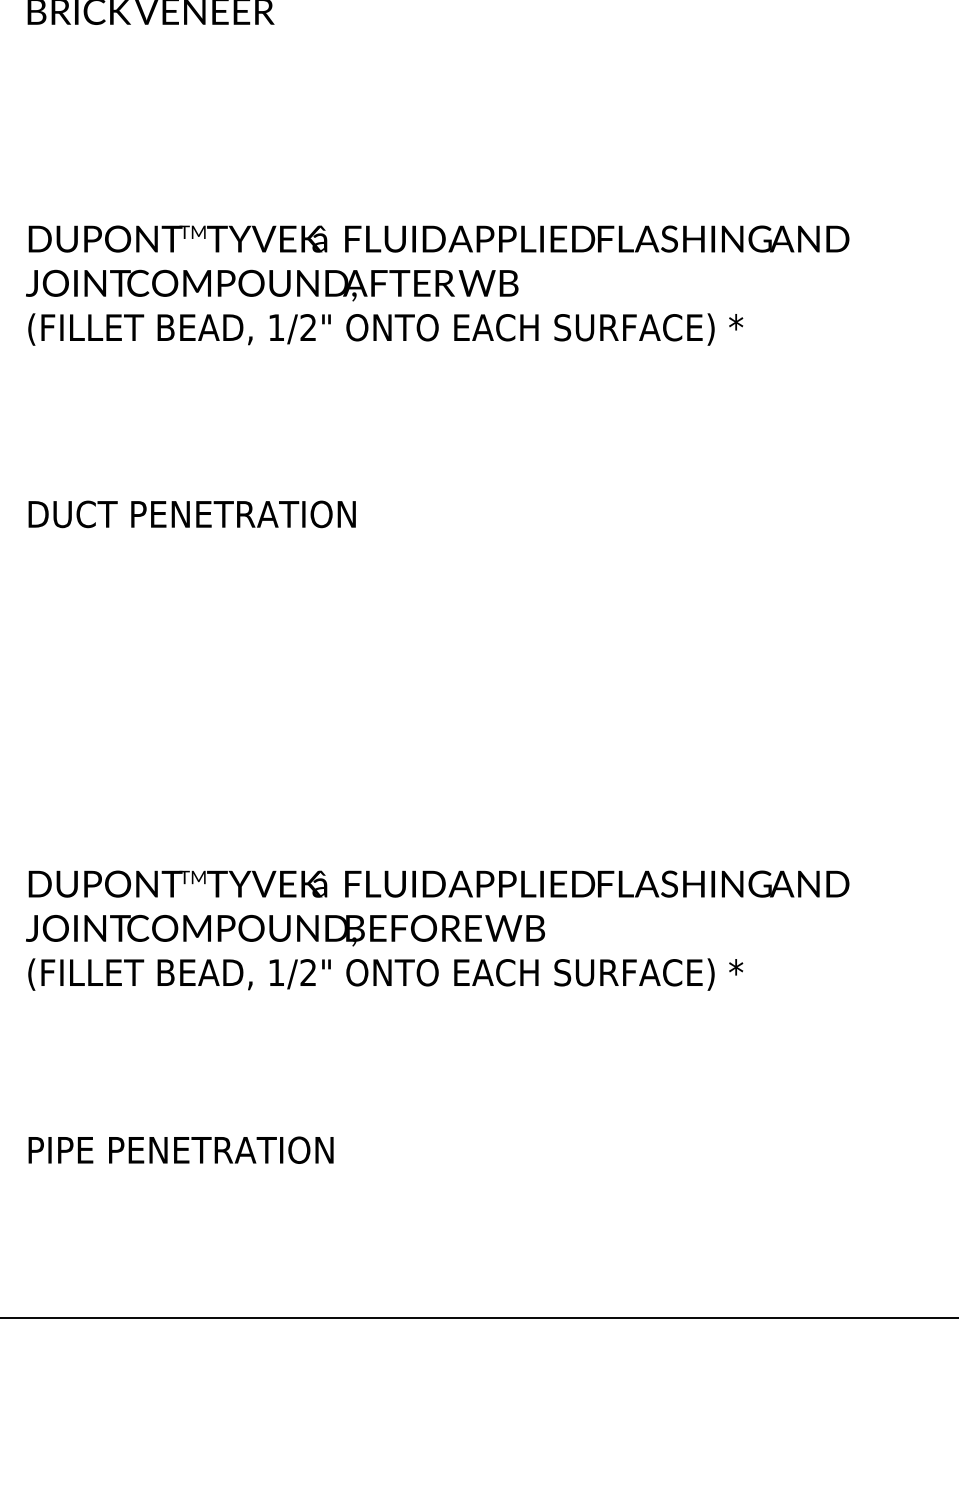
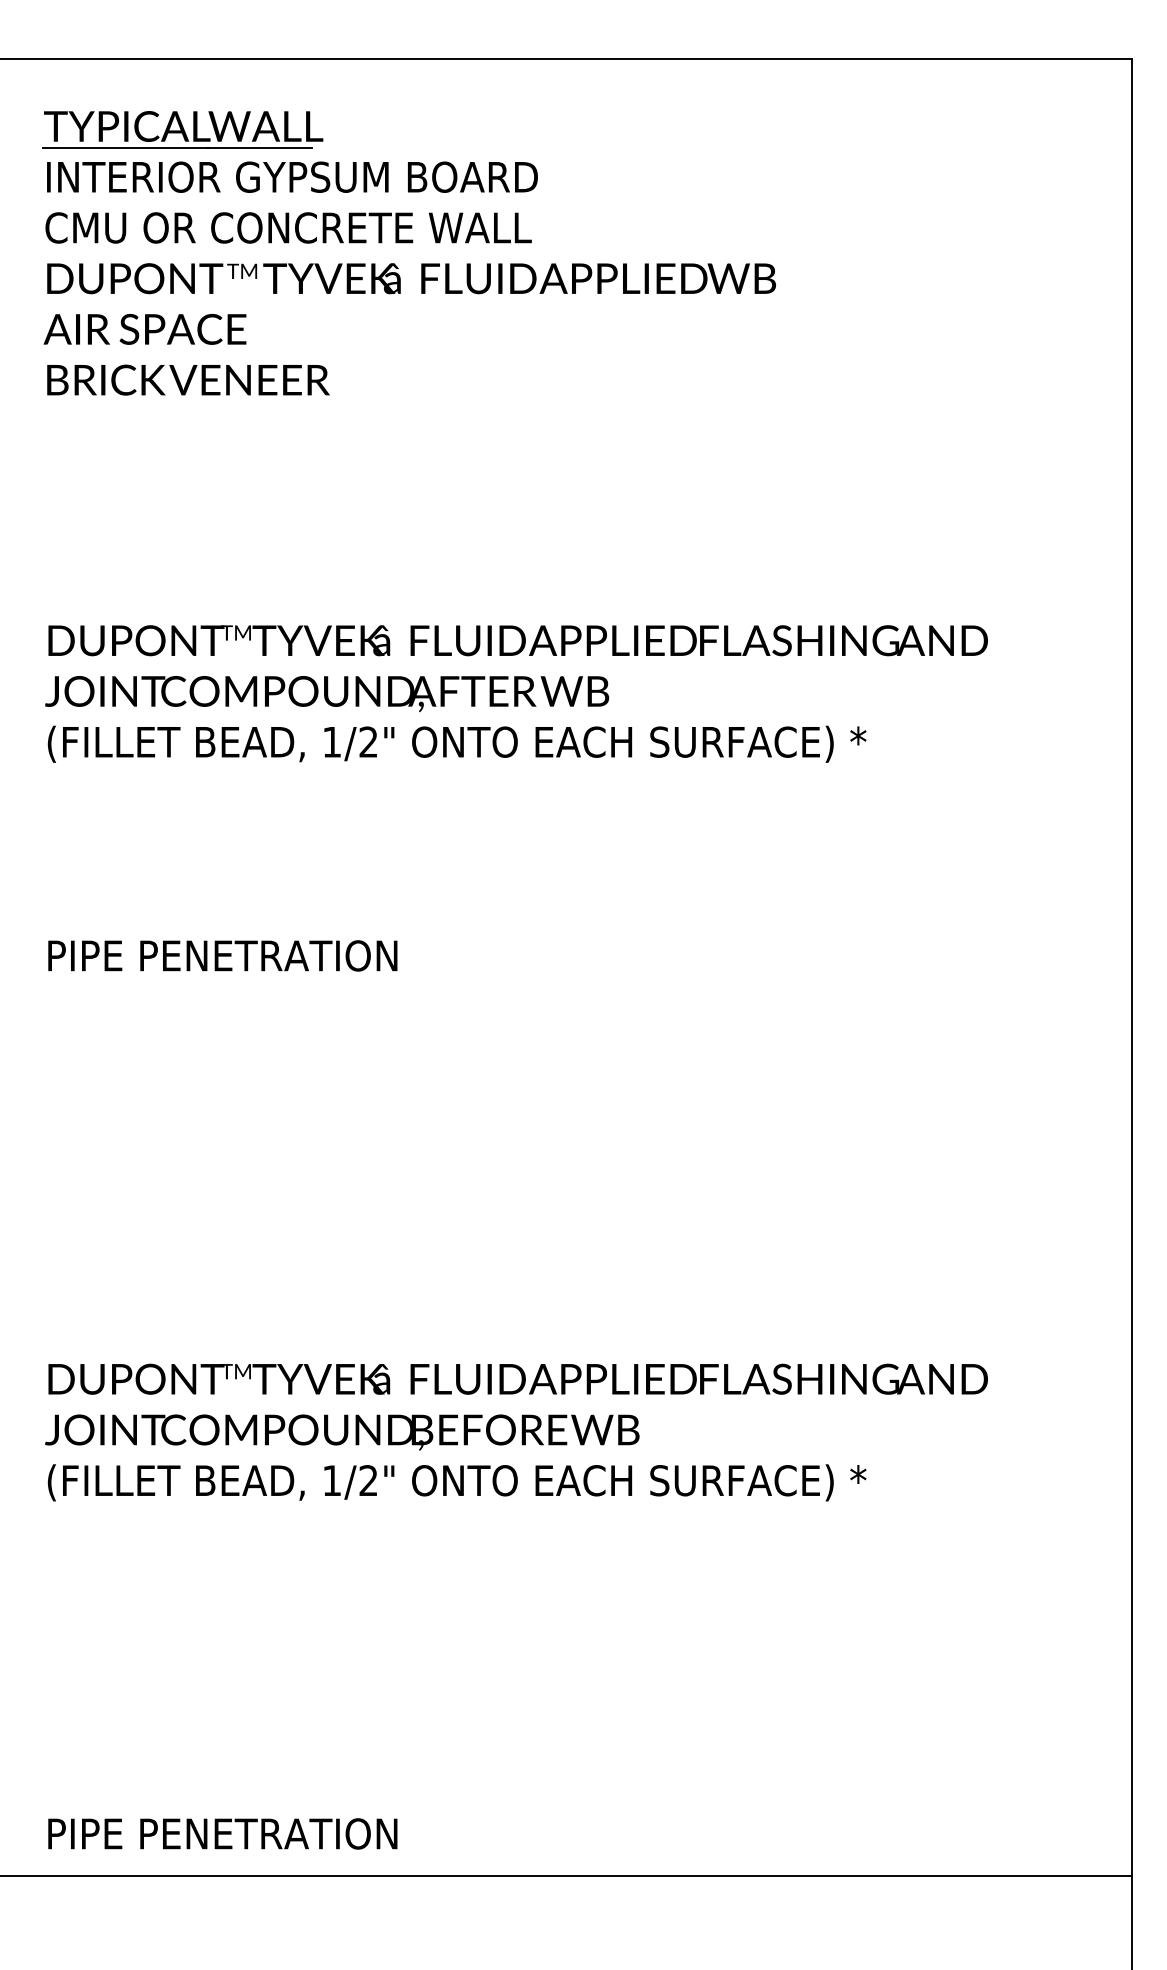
text: (193, 514) -> (237, 955), DUCT PENETRATION -> PIPE PENETRATION
text: (180, 1149) -> (222, 1833), moved

